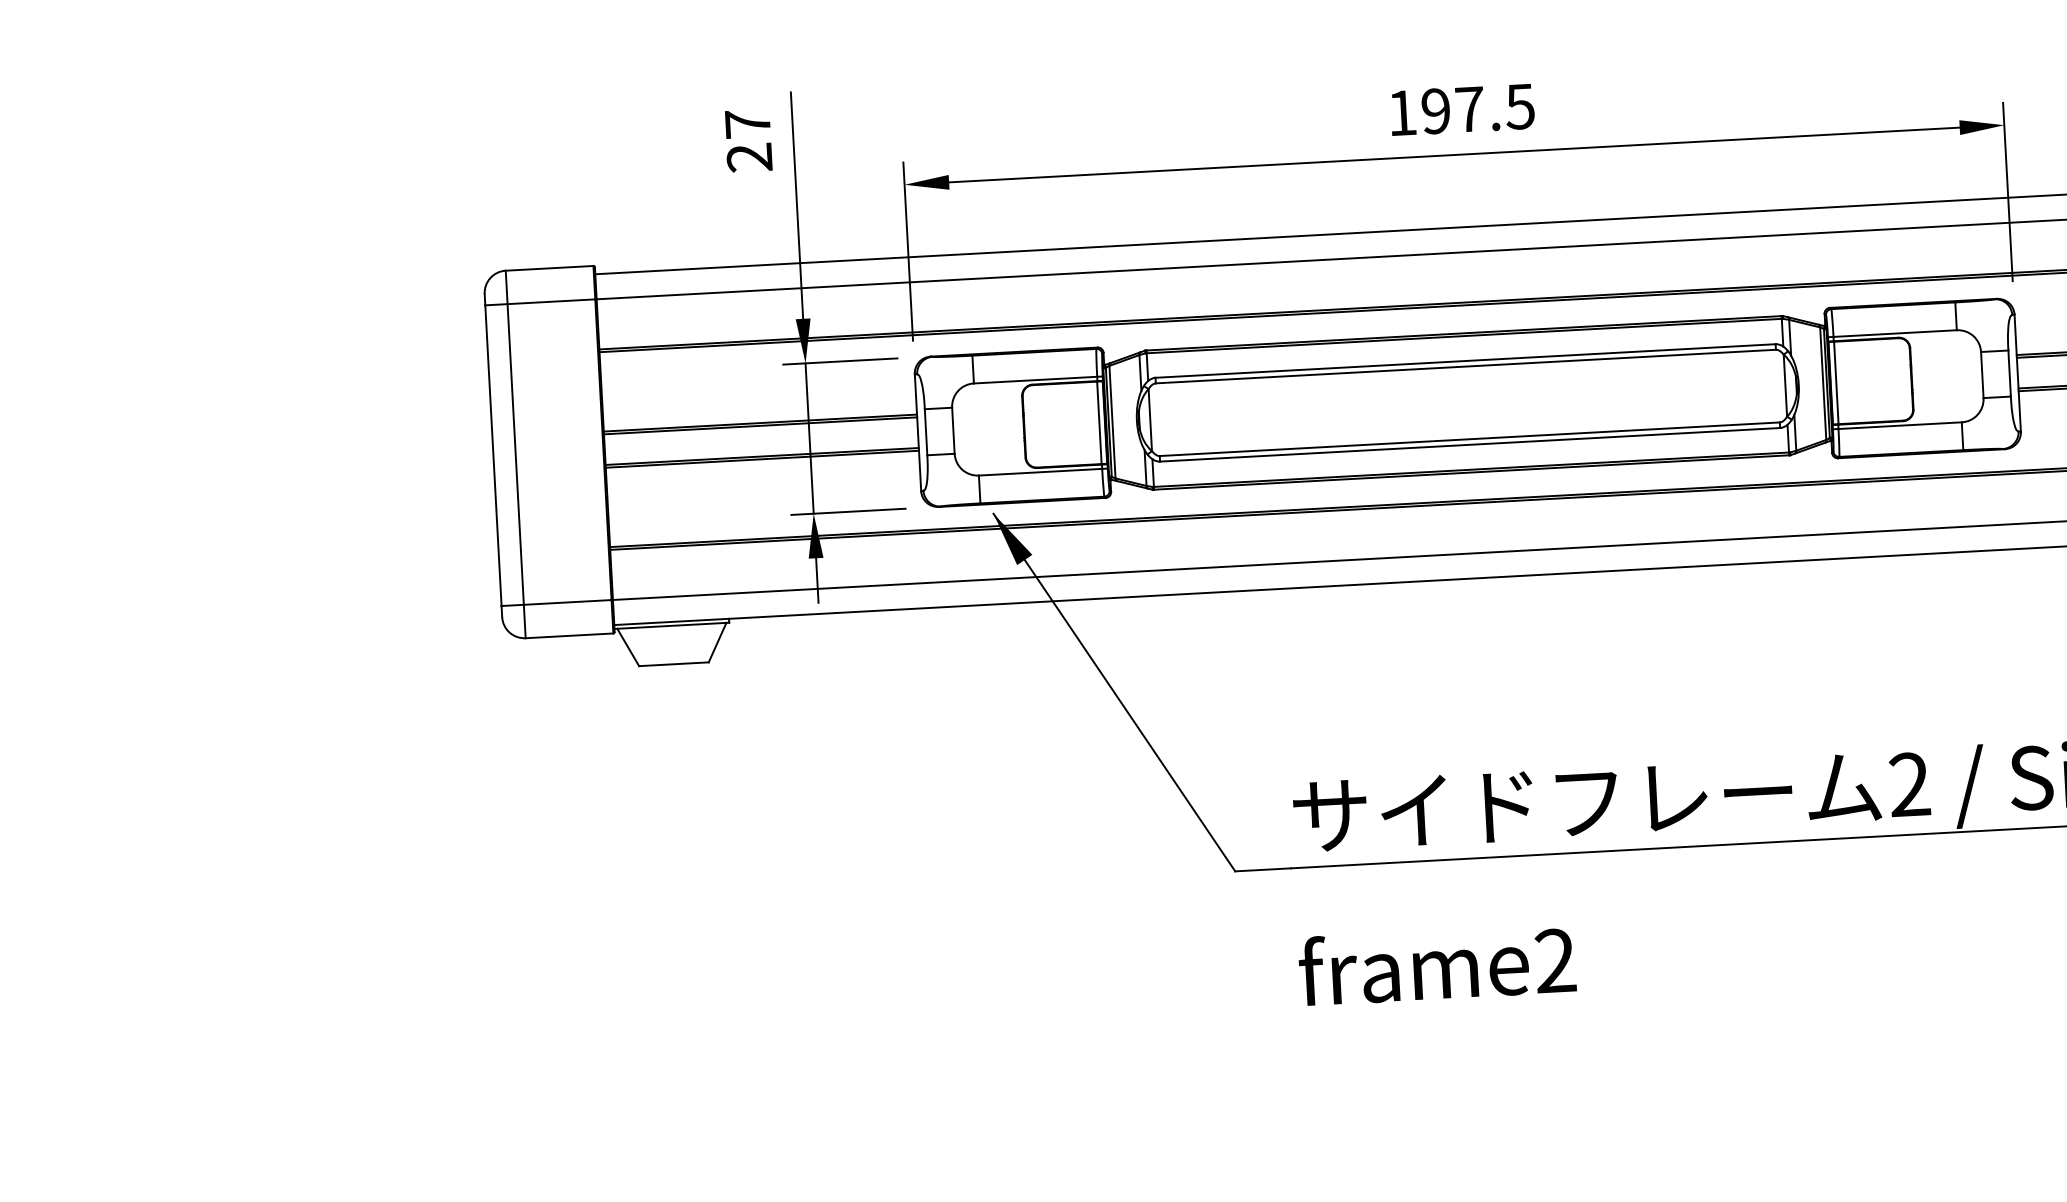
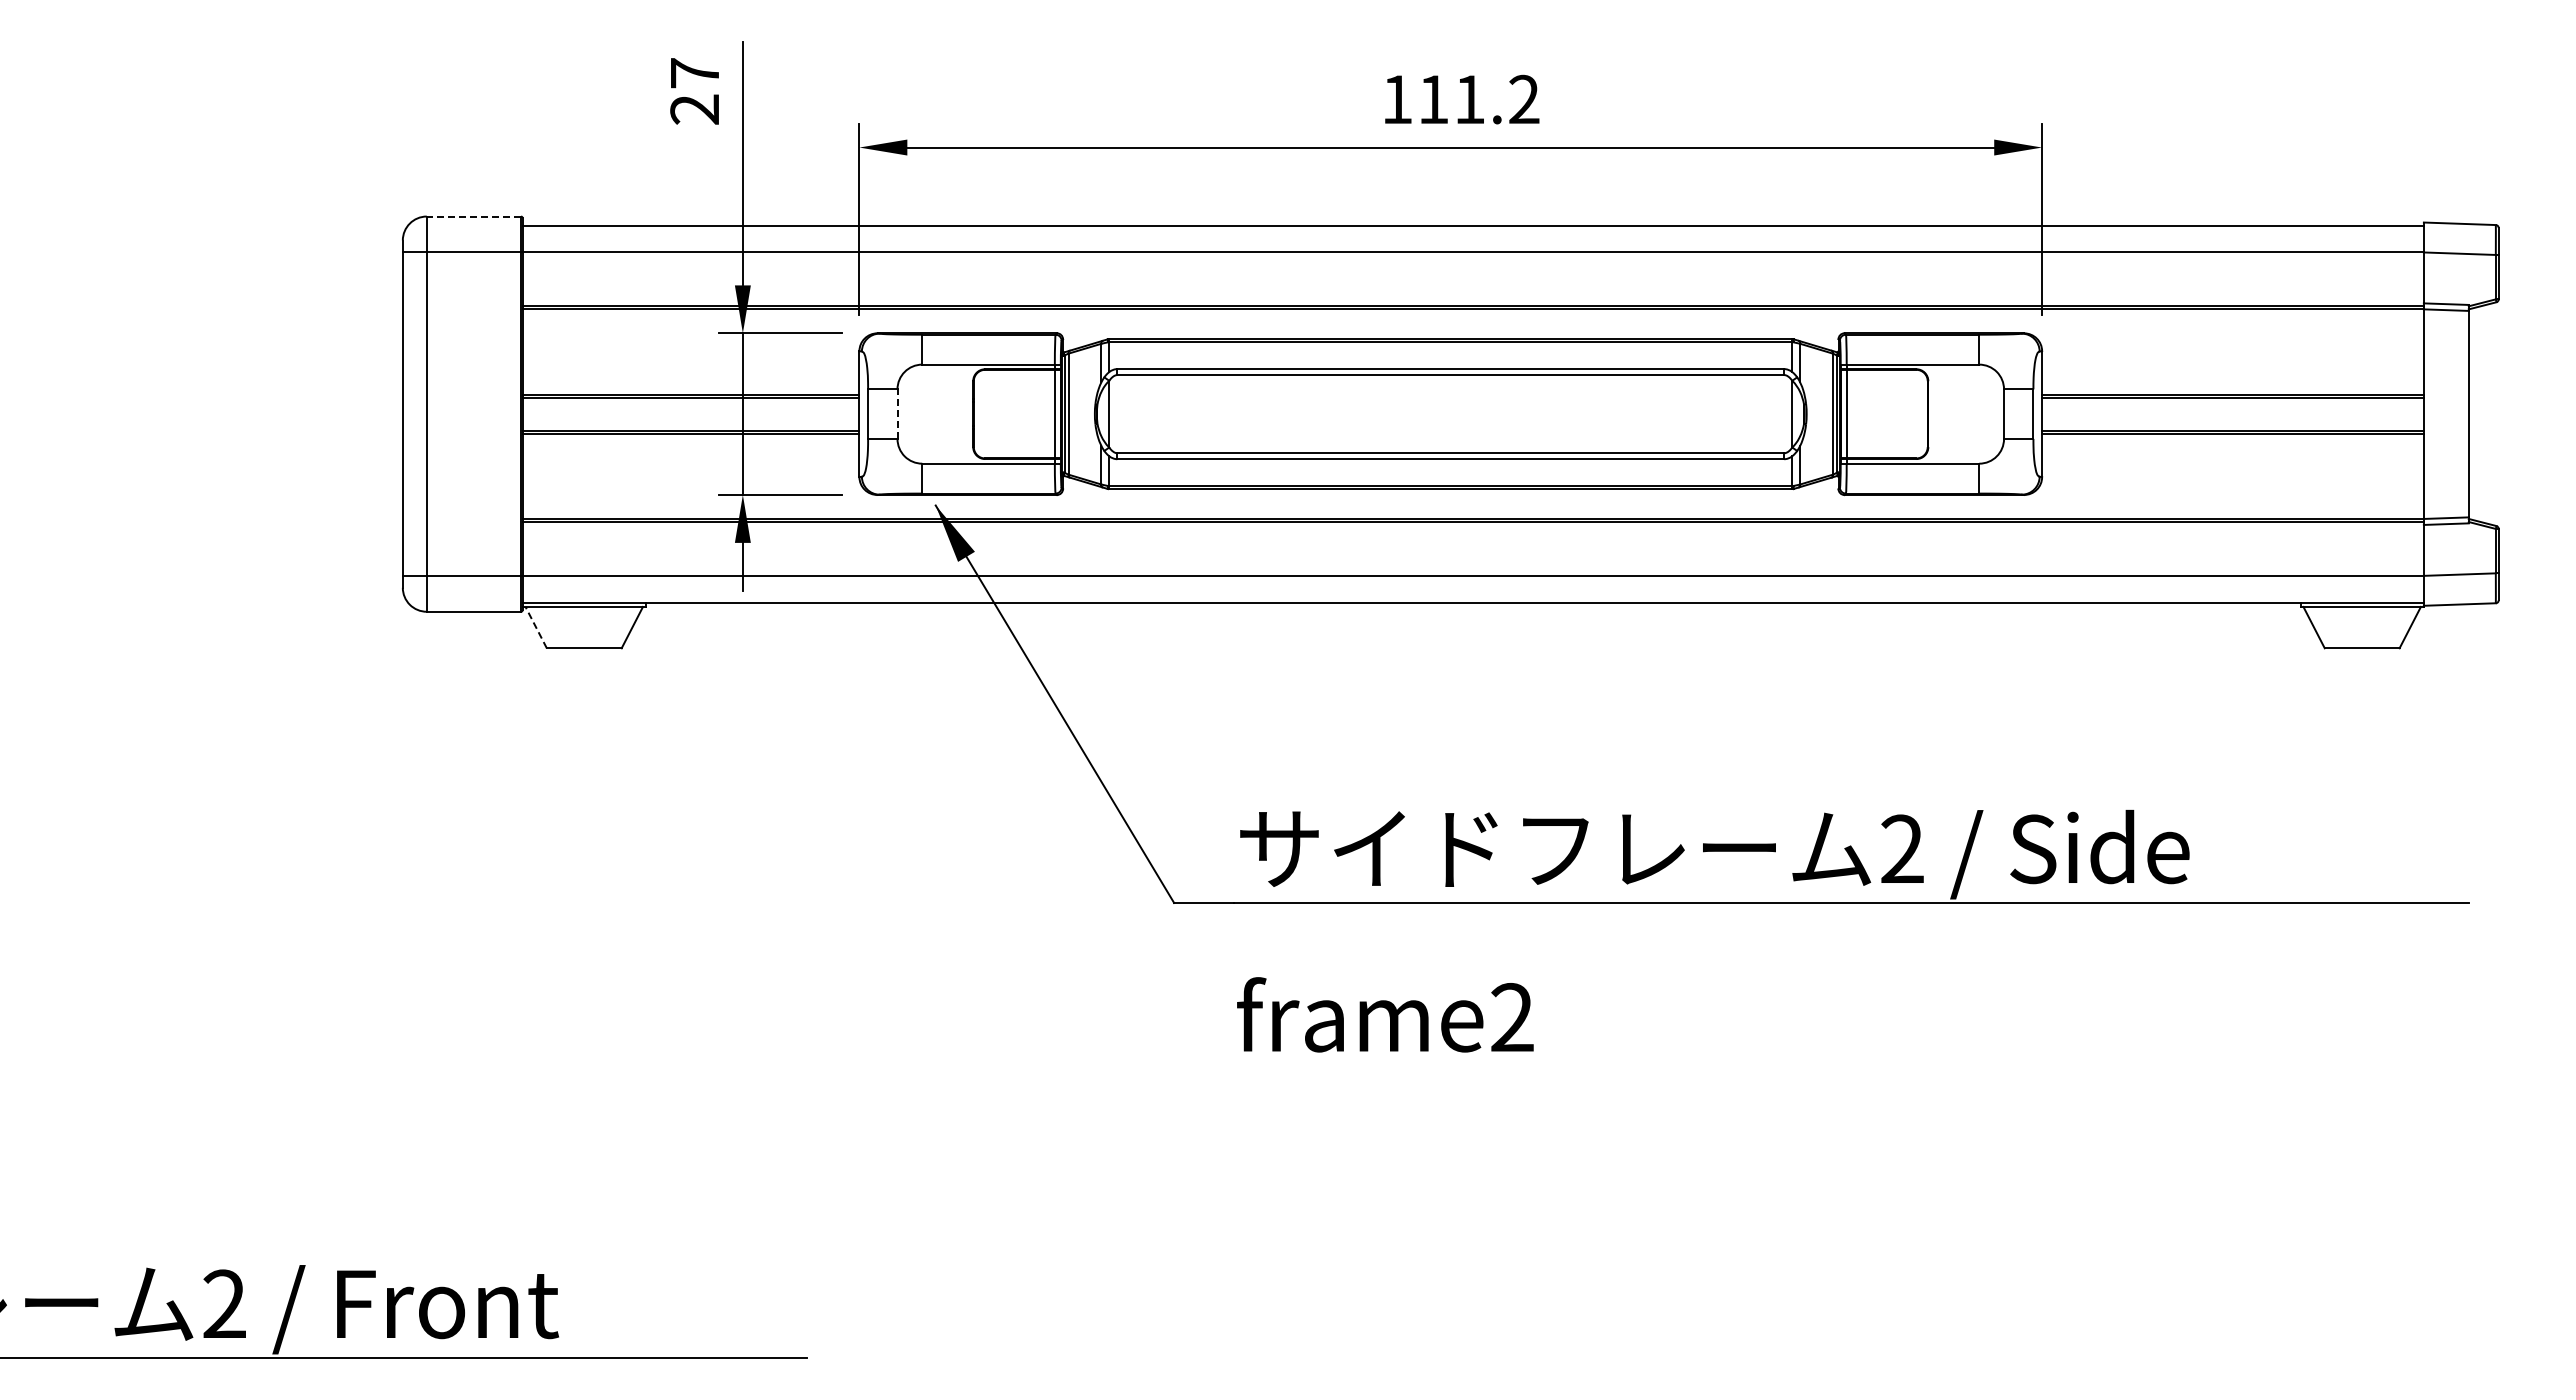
text: (1477, 108) -> (1478, 99), 197.5 -> 111.2
line: (549, 268) -> (473, 216), solid -> dashed
line: (953, 431) -> (897, 414), solid -> dashed
line: (628, 647) -> (536, 627), solid -> dashed

